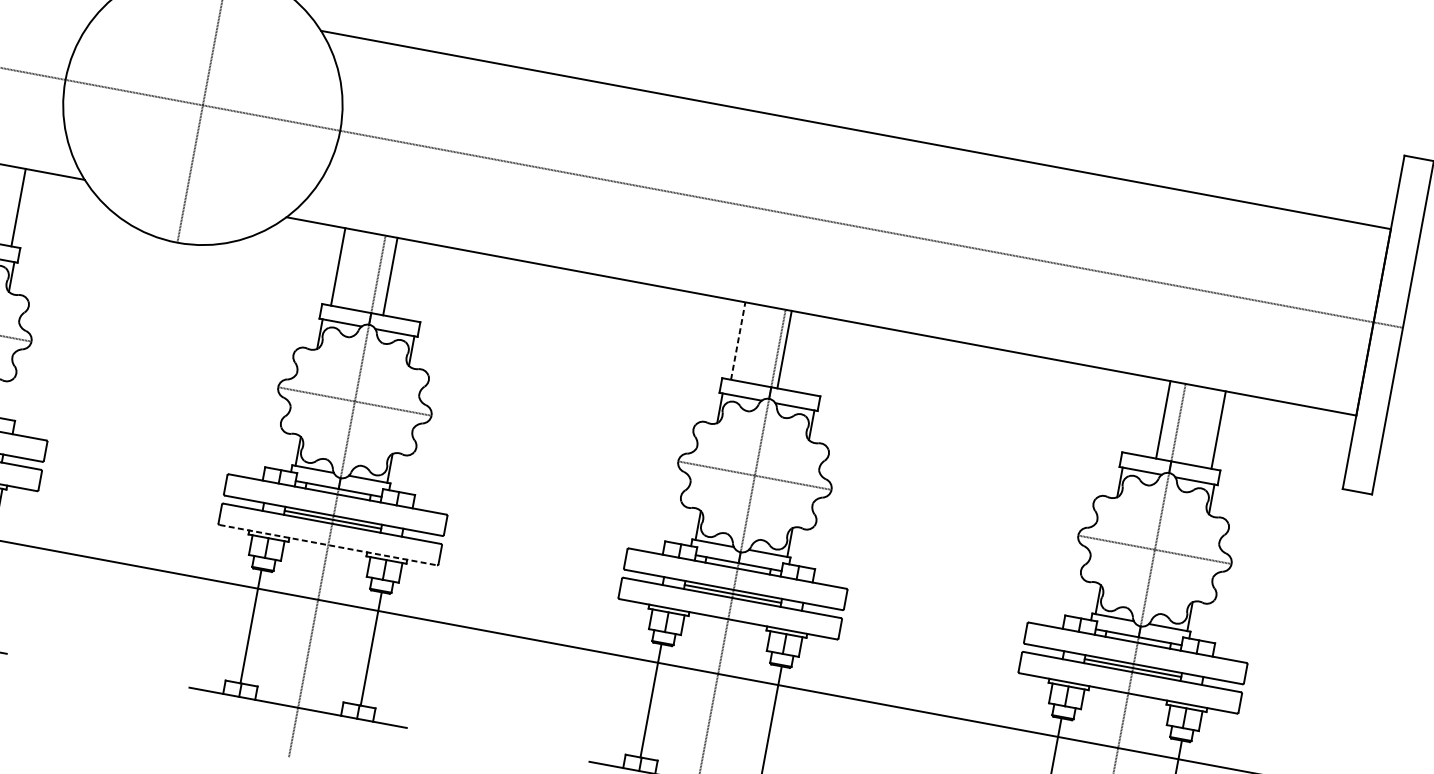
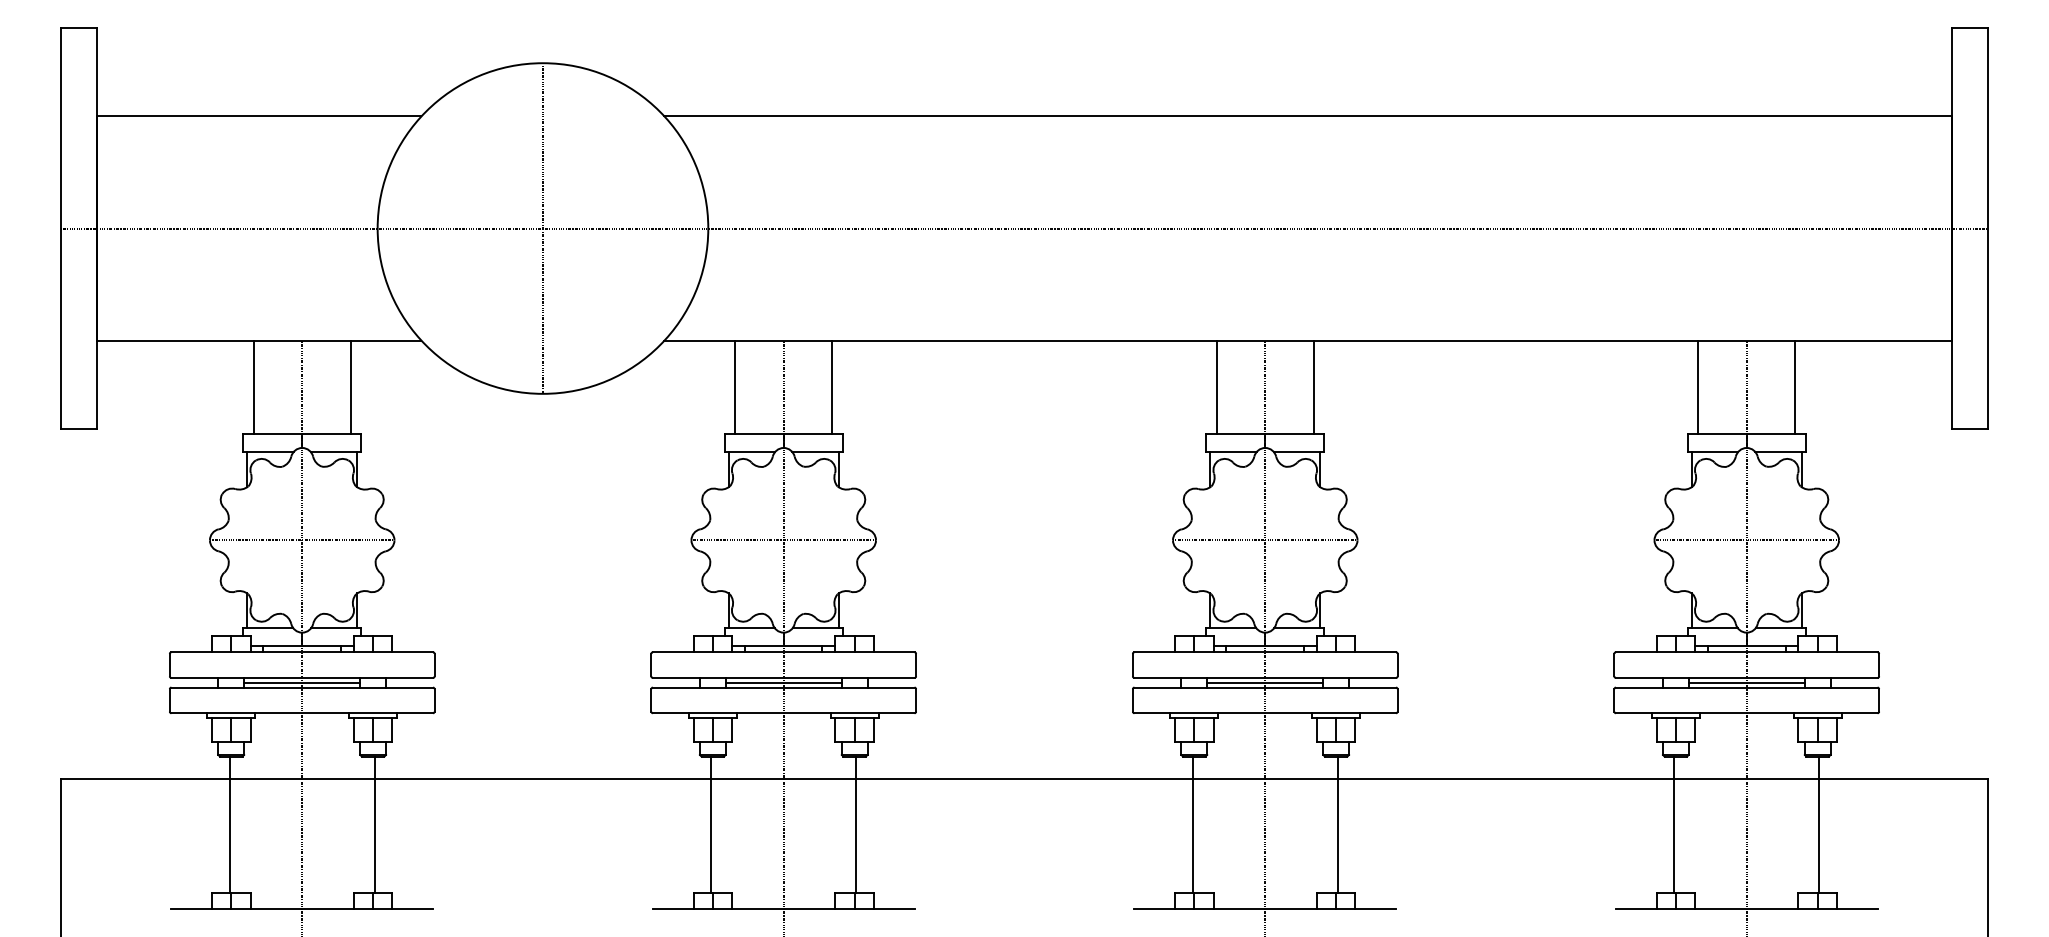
line: (390, 275) -> (832, 386), moved
line: (737, 341) -> (1216, 387), dashed -> solid
line: (784, 348) -> (1313, 386), moved
line: (1163, 419) -> (1698, 386), moved
line: (328, 545) -> (783, 713), dashed -> solid

